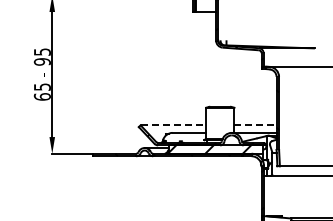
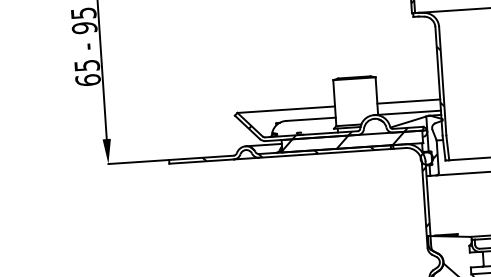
line: (173, 125) -> (286, 109), dashed -> solid
line: (256, 125) -> (410, 101), dashed -> solid

